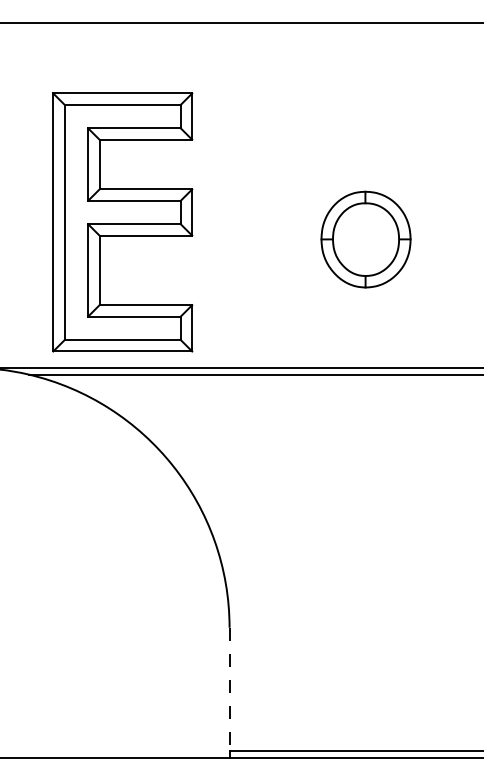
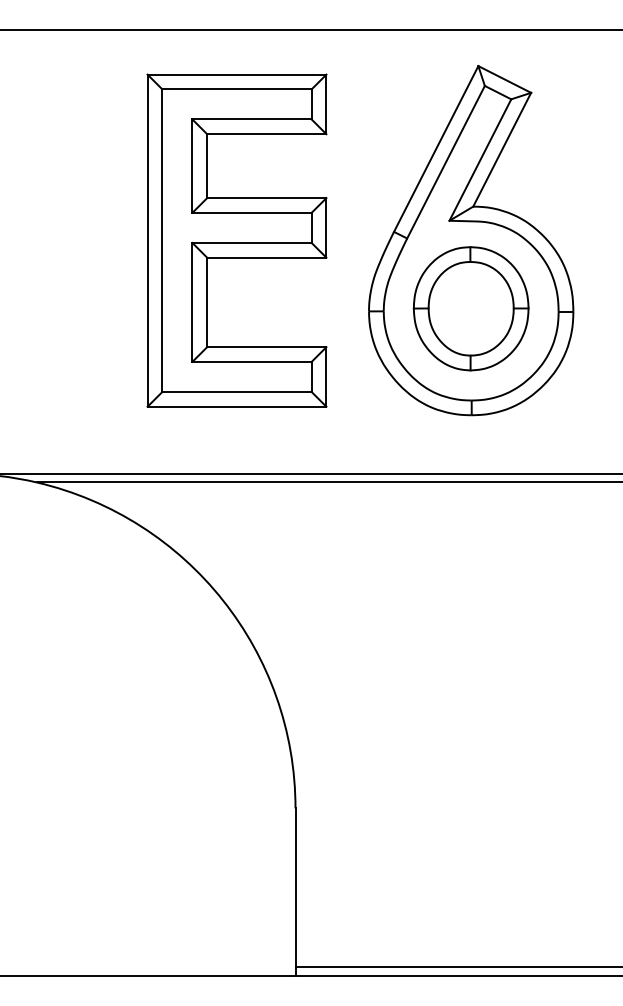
part: (366, 186) -> (471, 240), added
part: (122, 222) -> (236, 240), moved
line: (229, 689) -> (295, 888), dashed -> solid

